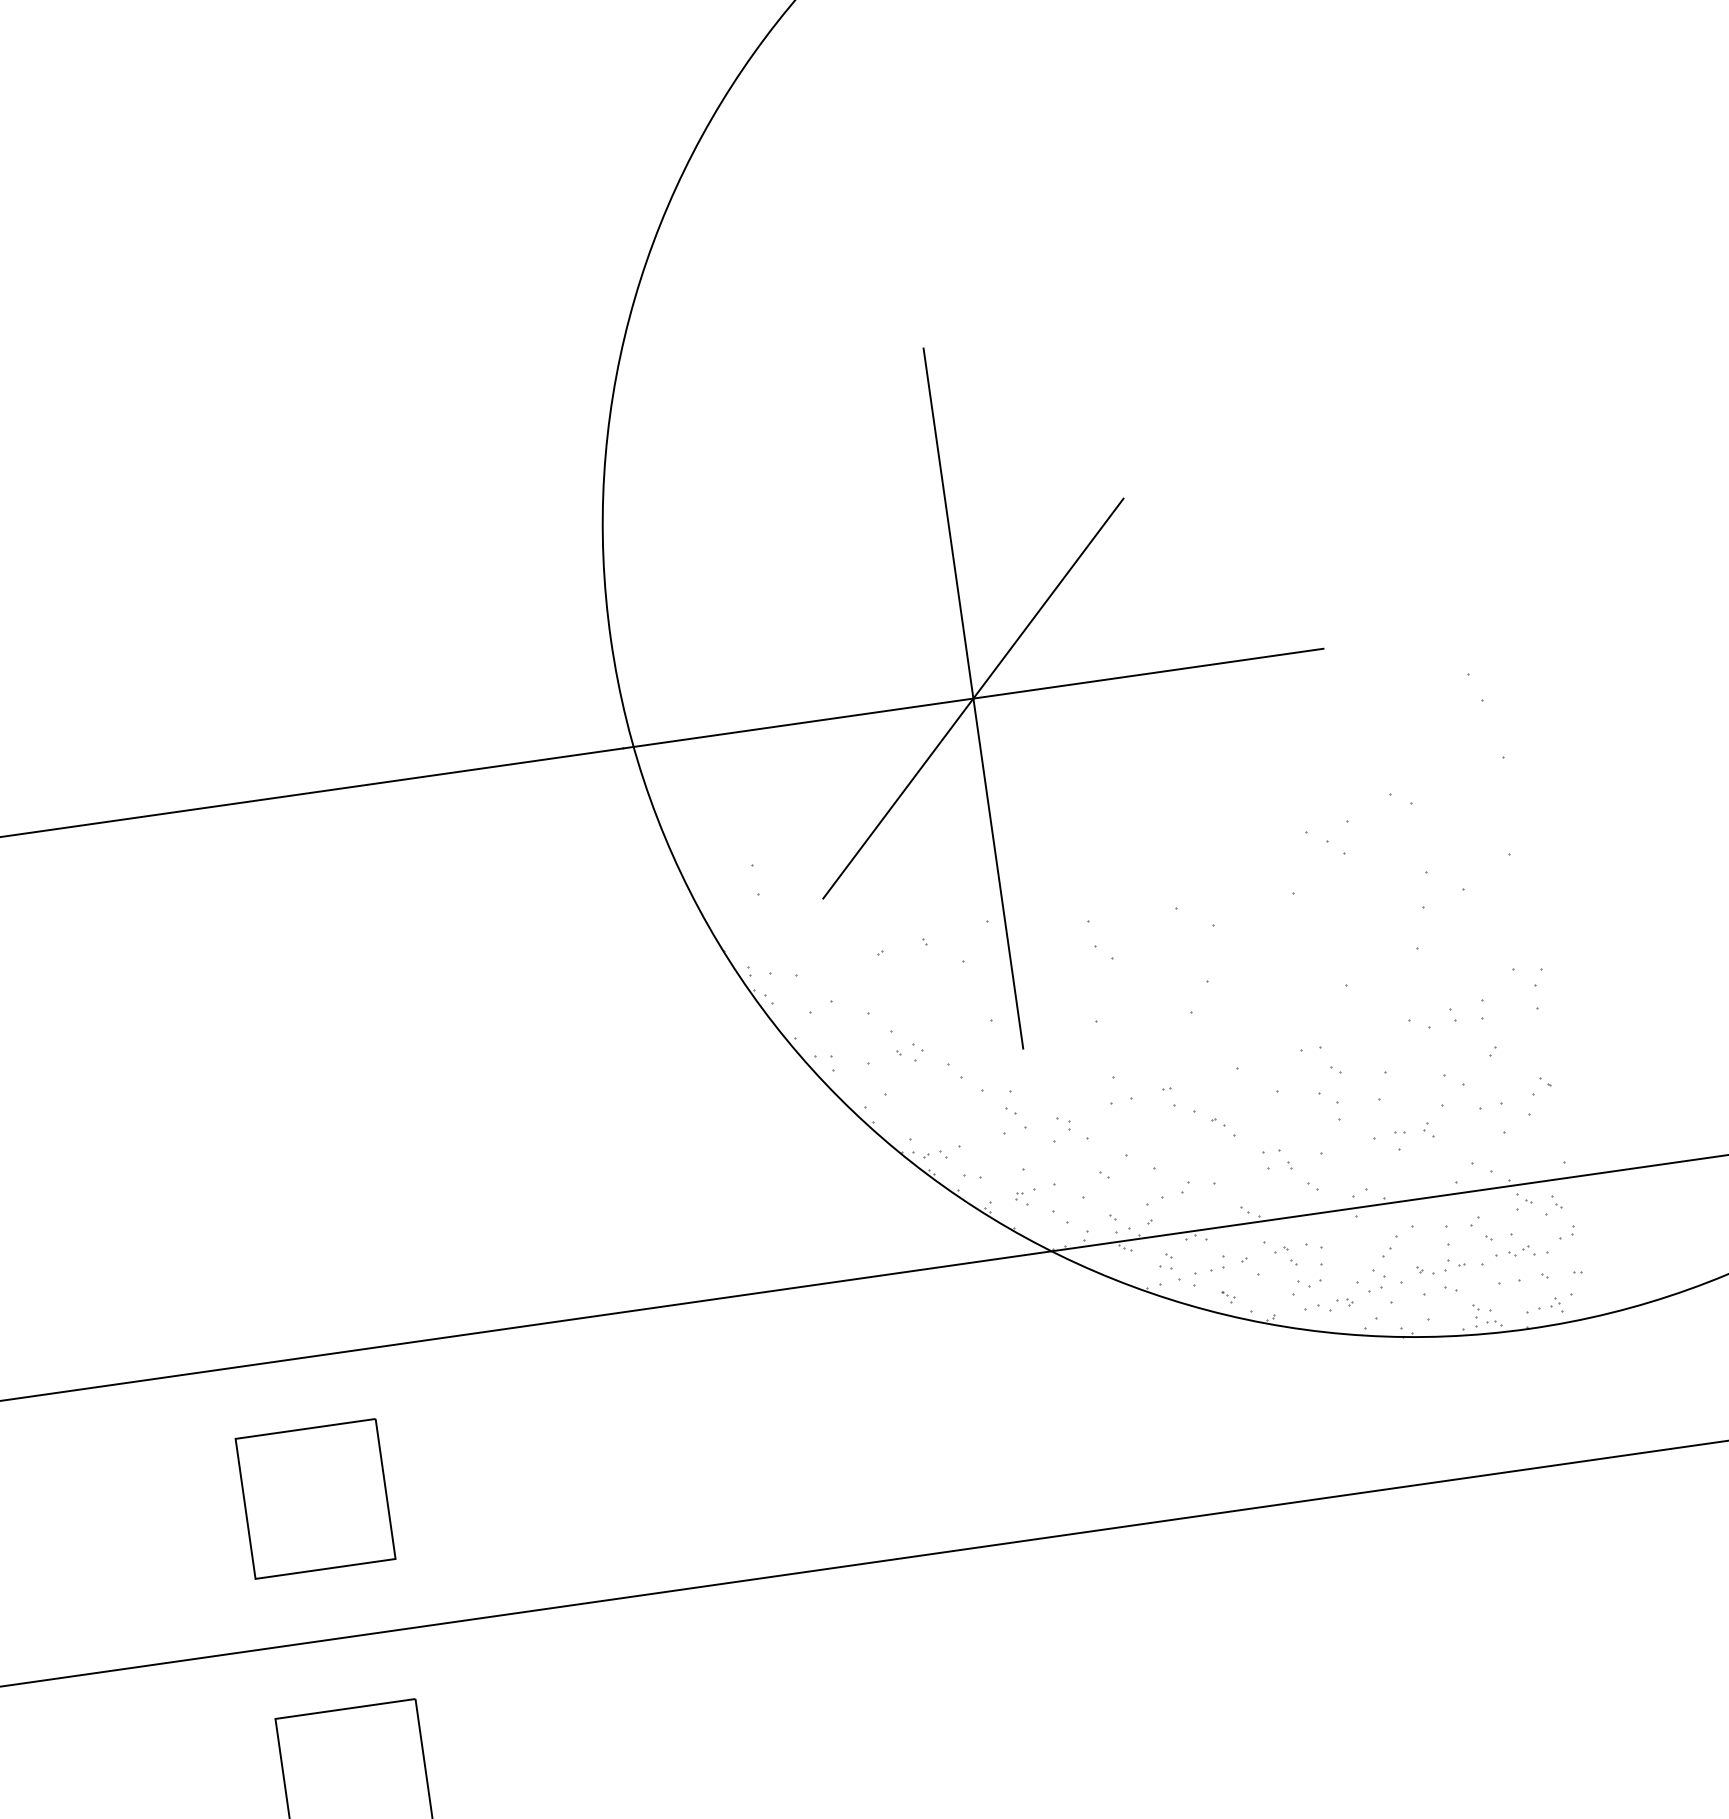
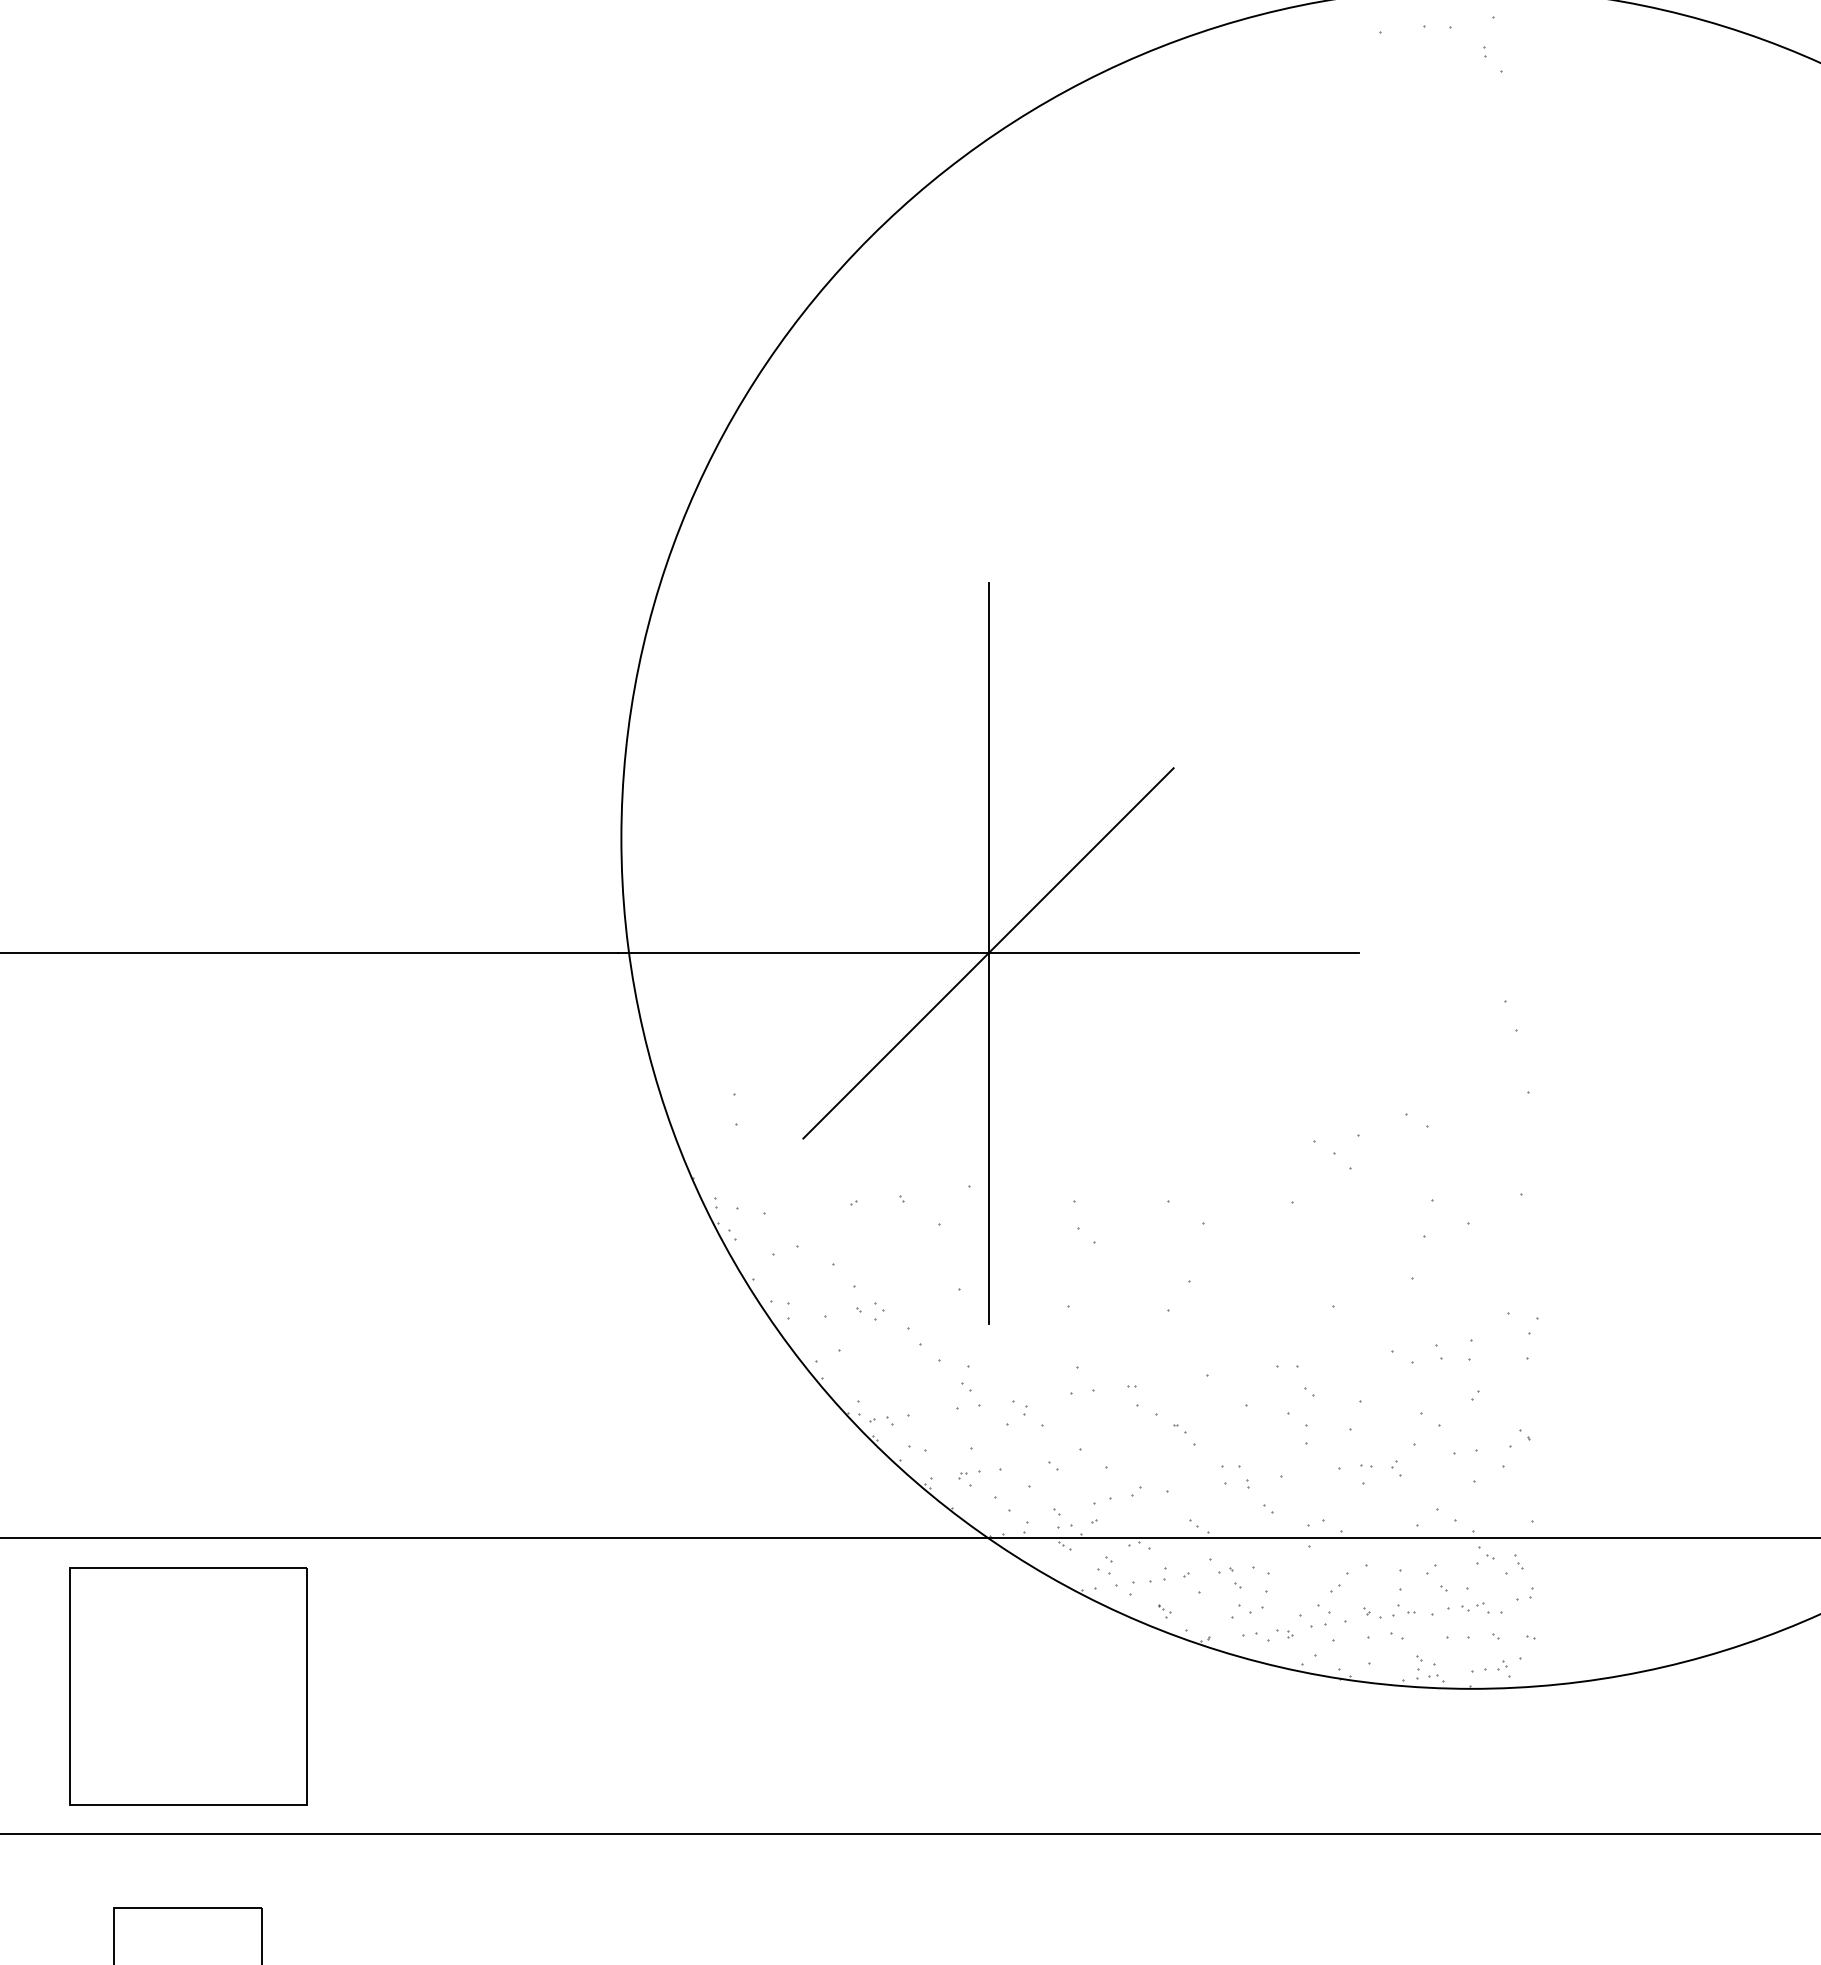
part: (314, 1498) -> (187, 1685), size x1.6

